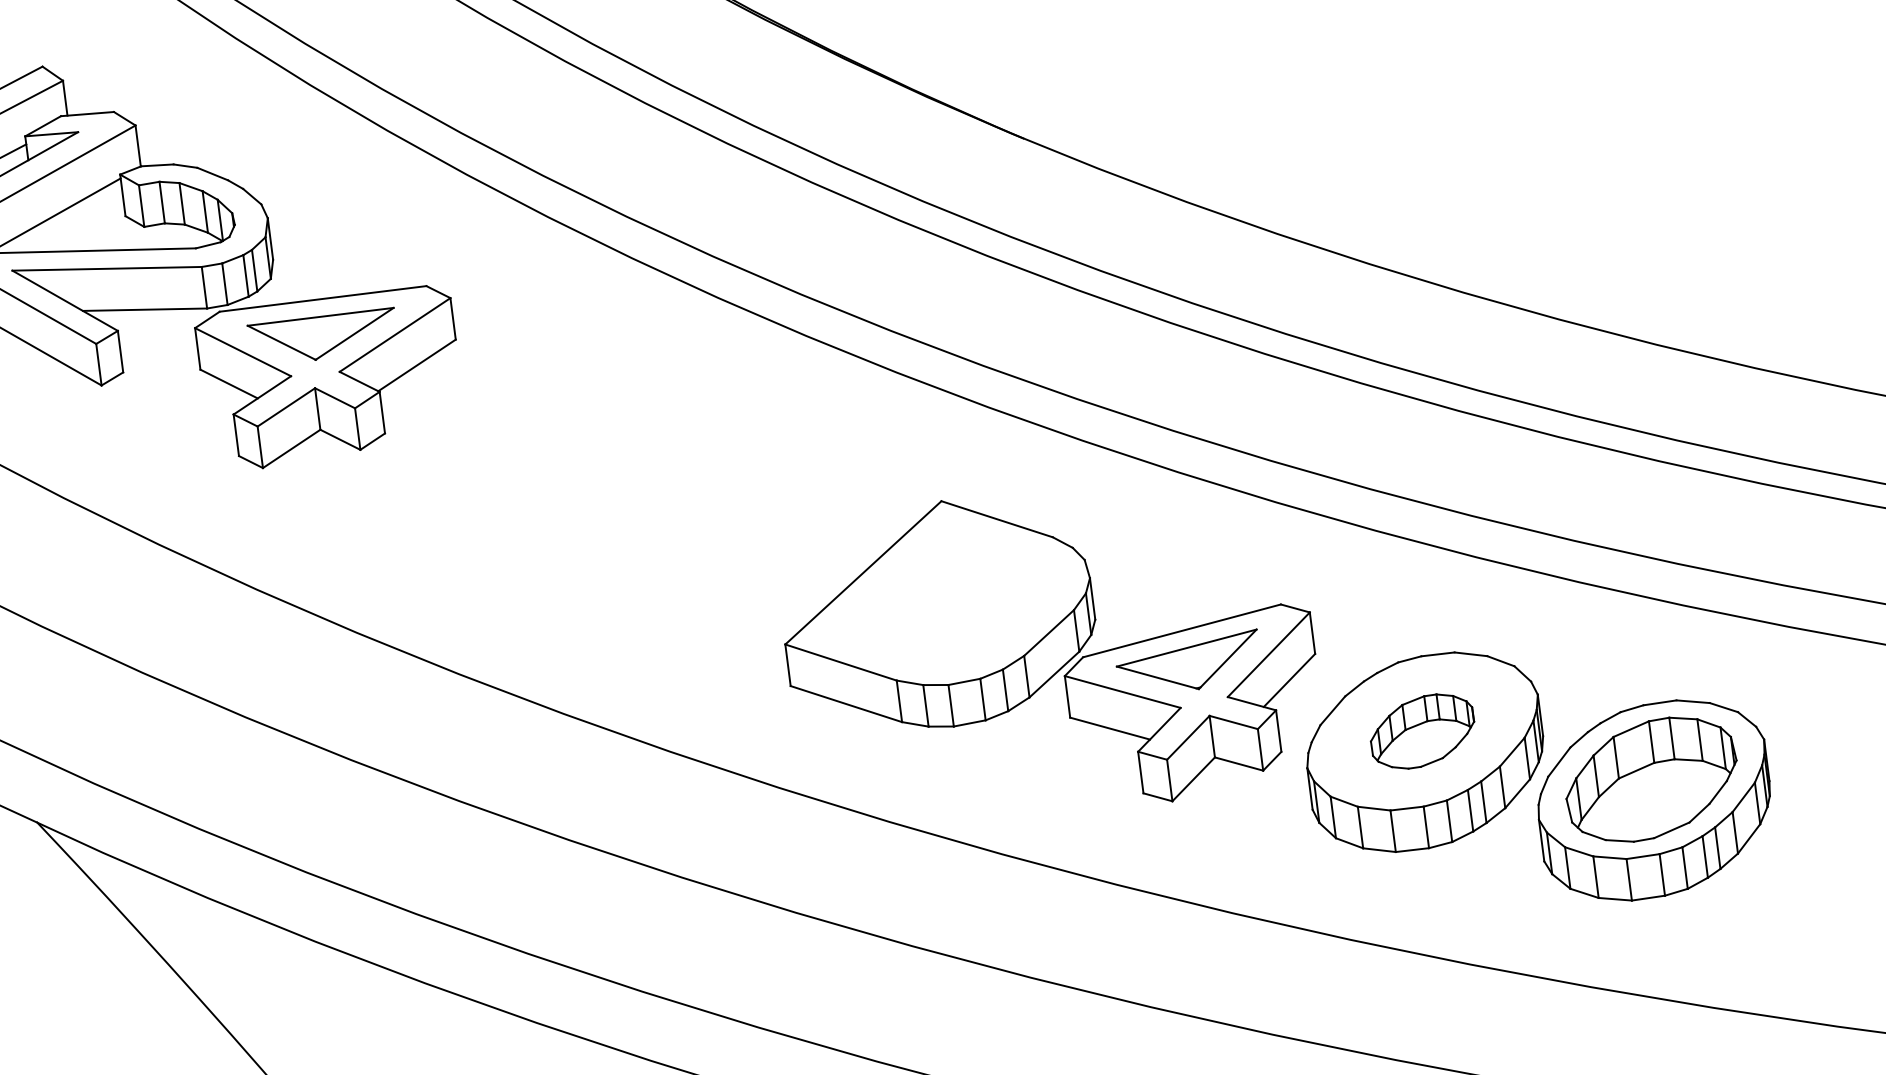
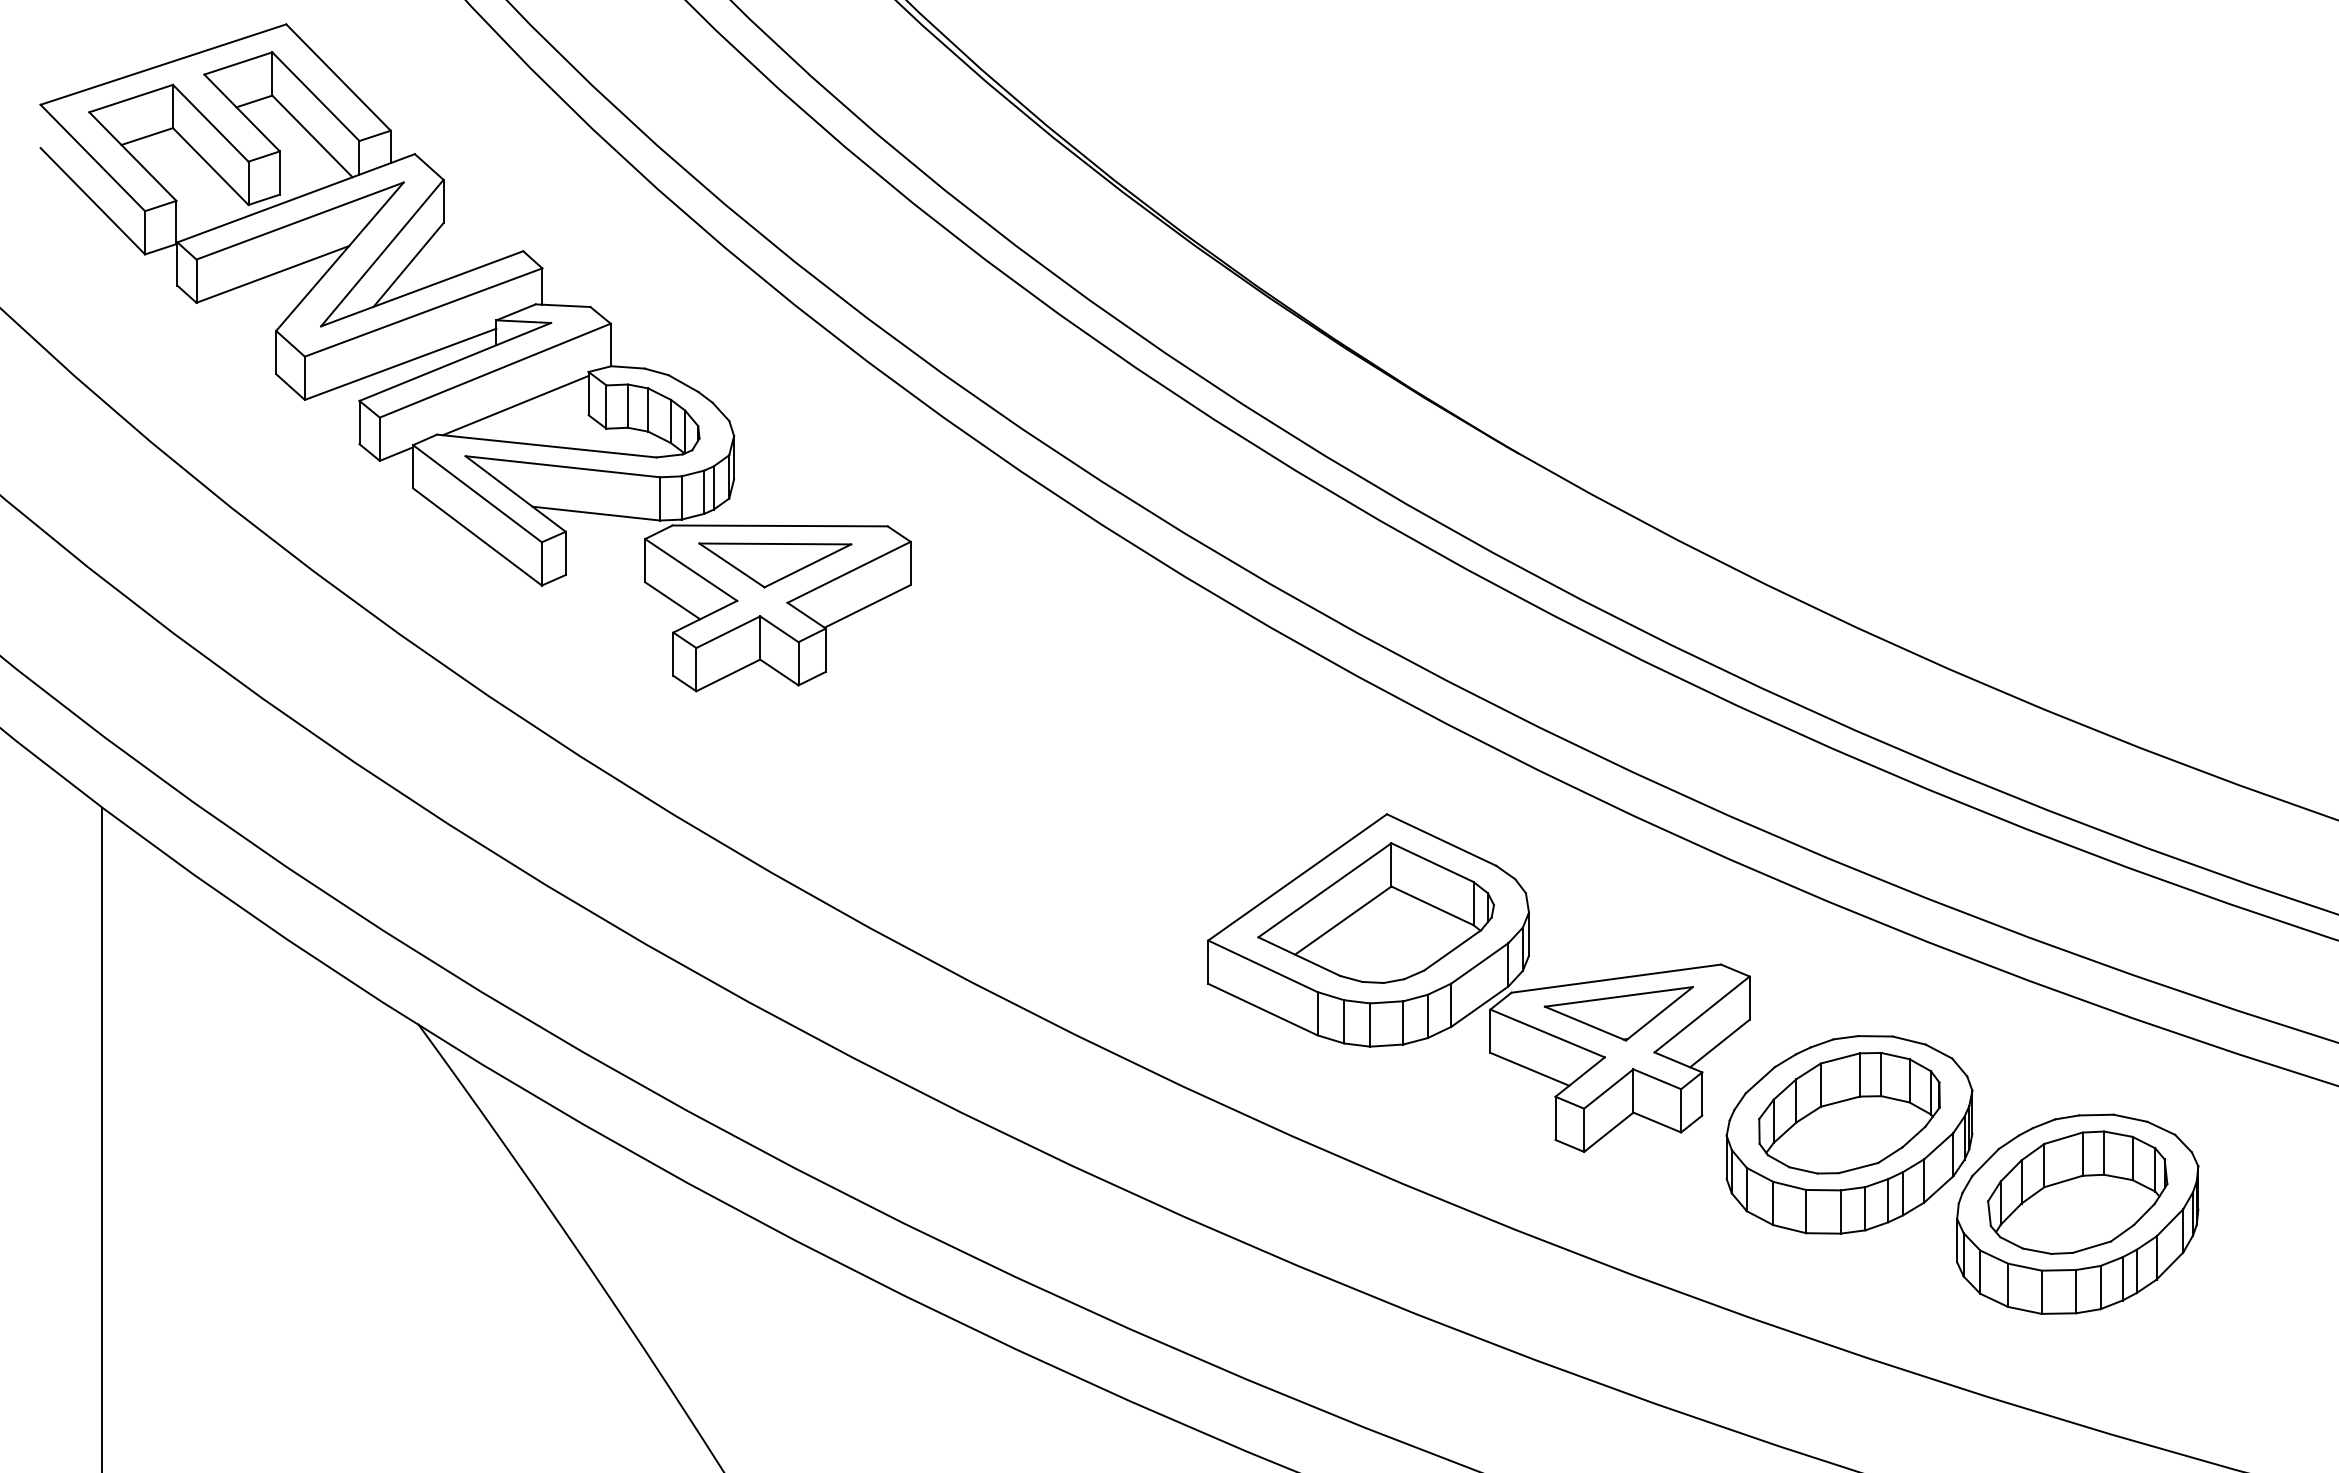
part: (942, 596) -> (1375, 912), added
part: (1422, 731) -> (1849, 1113), size x1.67

